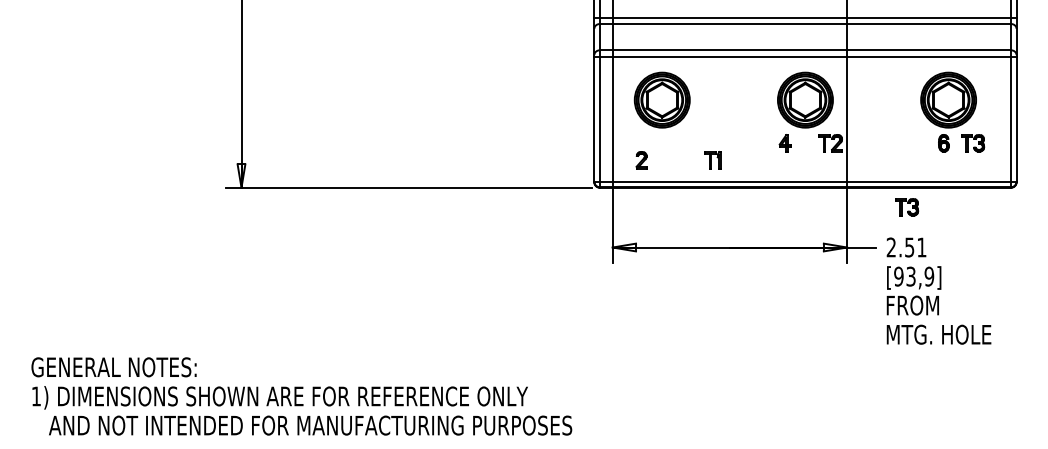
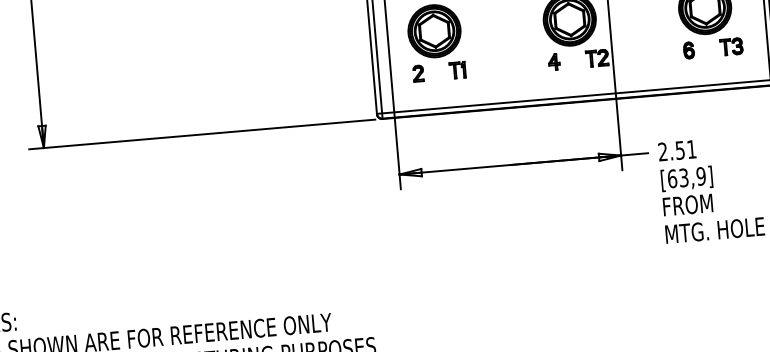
part: (943, 143) -> (688, 50), moved
part: (641, 160) -> (418, 73), moved
part: (712, 160) -> (457, 70), moved
part: (907, 207) -> (674, 112), removed
text: (898, 276) -> (672, 178), [93,9] -> [63,9]

